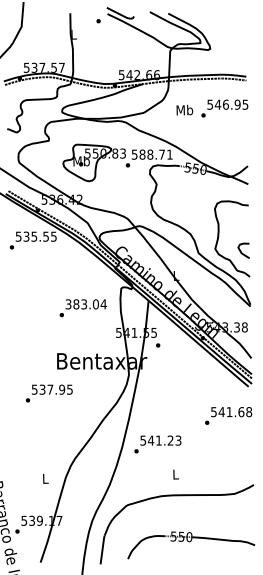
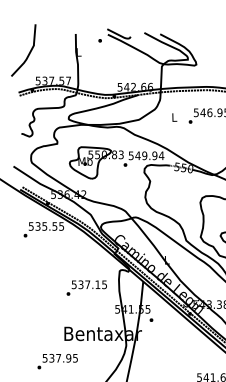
text: (184, 109) -> (174, 116), Mb -> L
text: (156, 154) -> (150, 155), 588.71 -> 549.94
text: (85, 304) -> (88, 284), 383.04 -> 537.15

